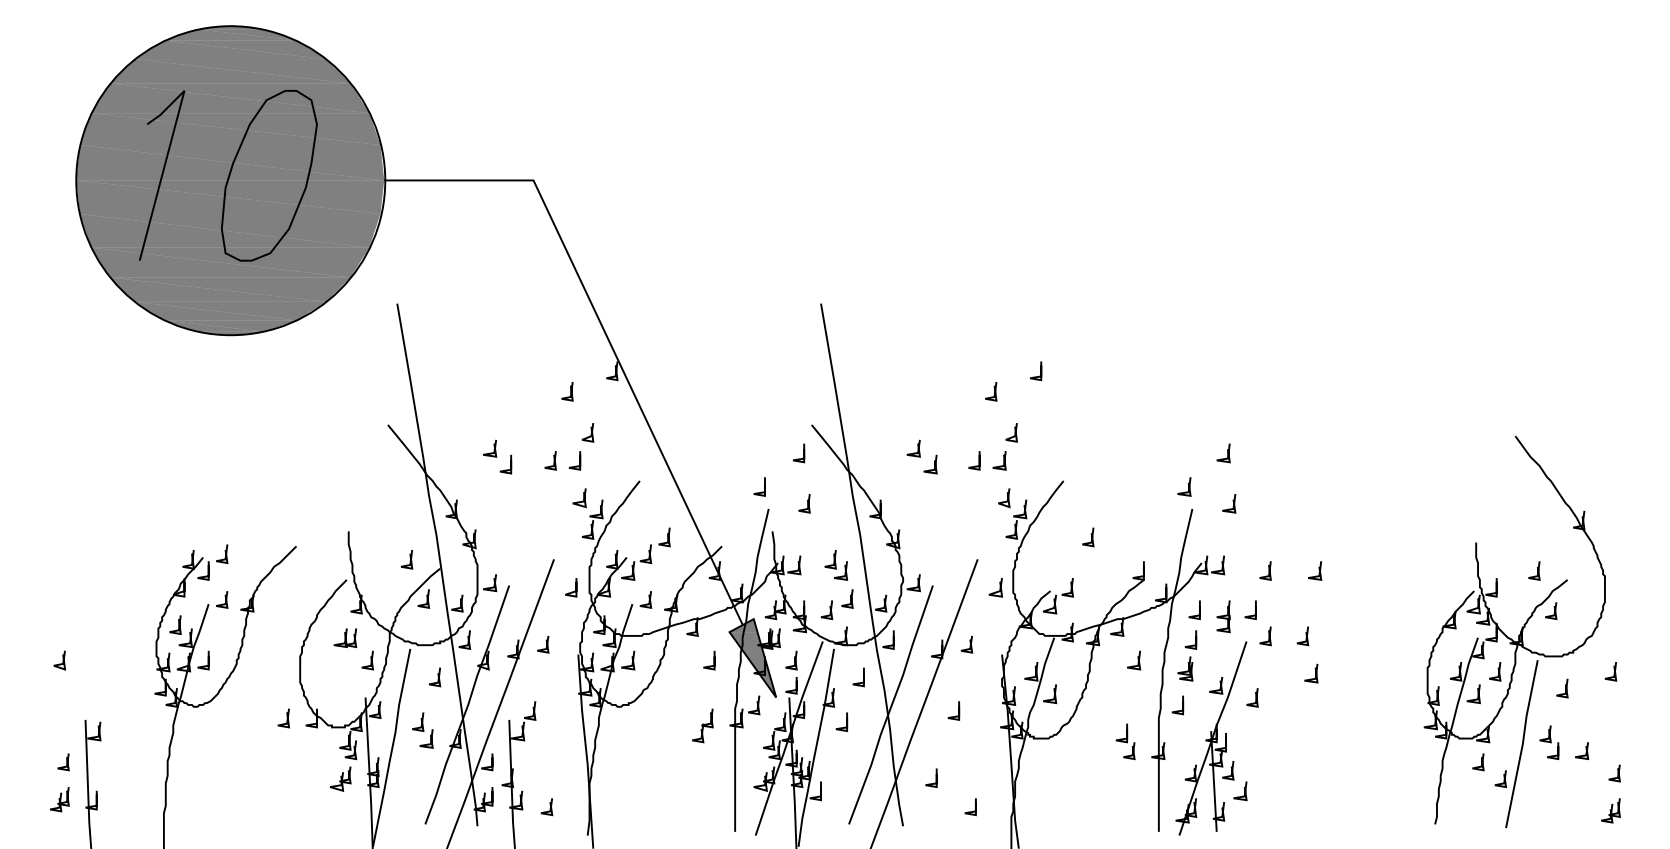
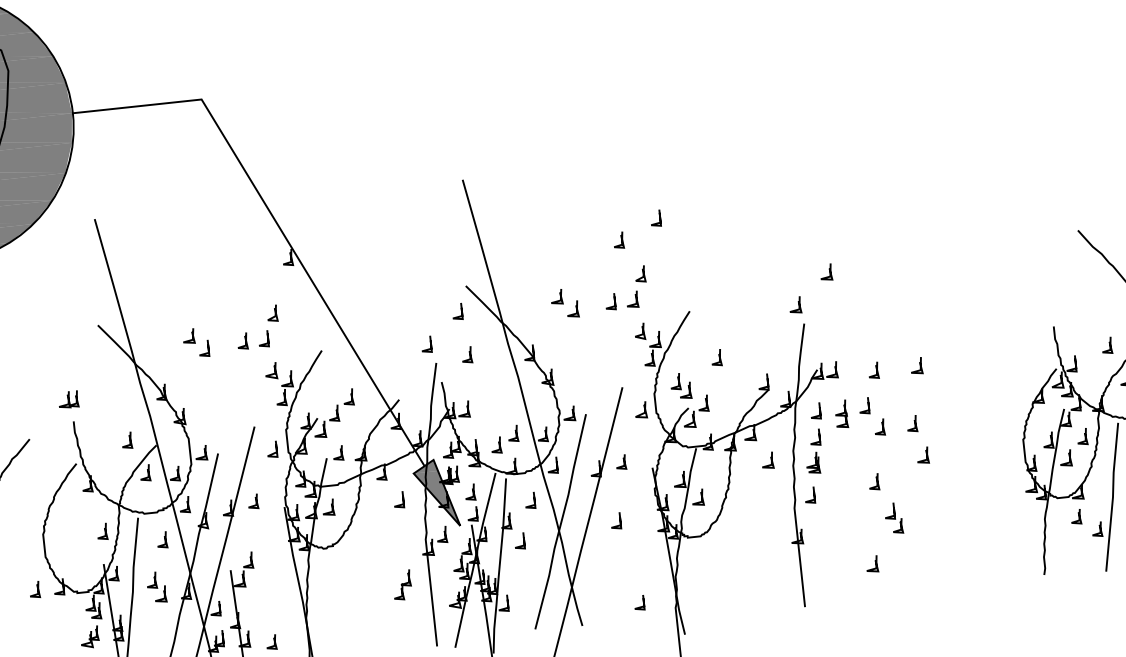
line: (570, 391) -> (253, 279), removed
line: (1232, 501) -> (838, 313), removed
part: (836, 565) -> (681, 386), moved
part: (345, 638) -> (68, 400), moved
part: (702, 725) -> (401, 584), moved
part: (1211, 738) -> (842, 521), removed
part: (1125, 741) -> (893, 518), moved
line: (935, 777) -> (606, 580), removed

